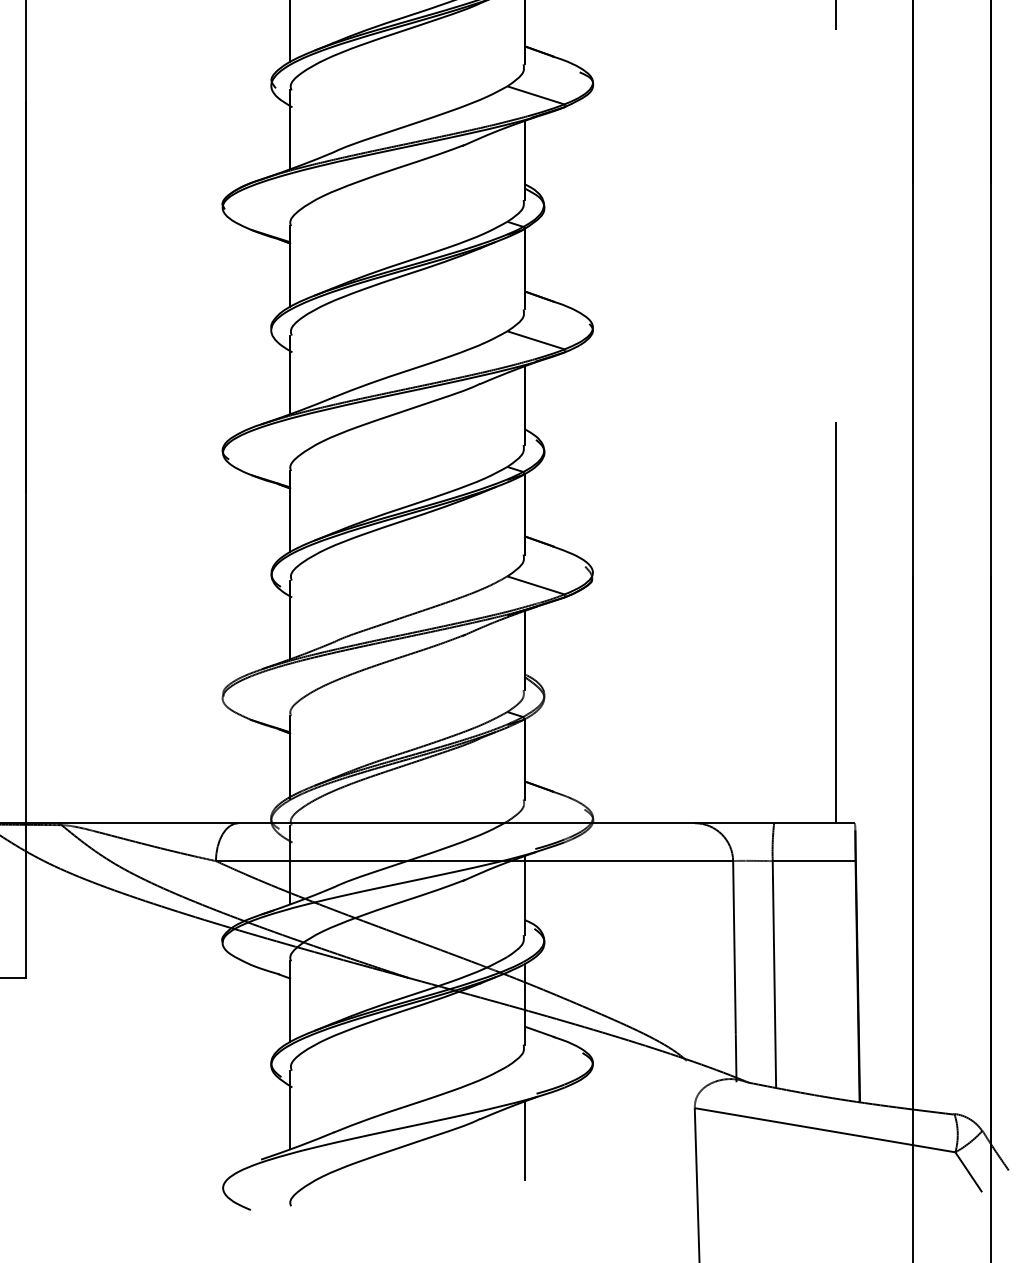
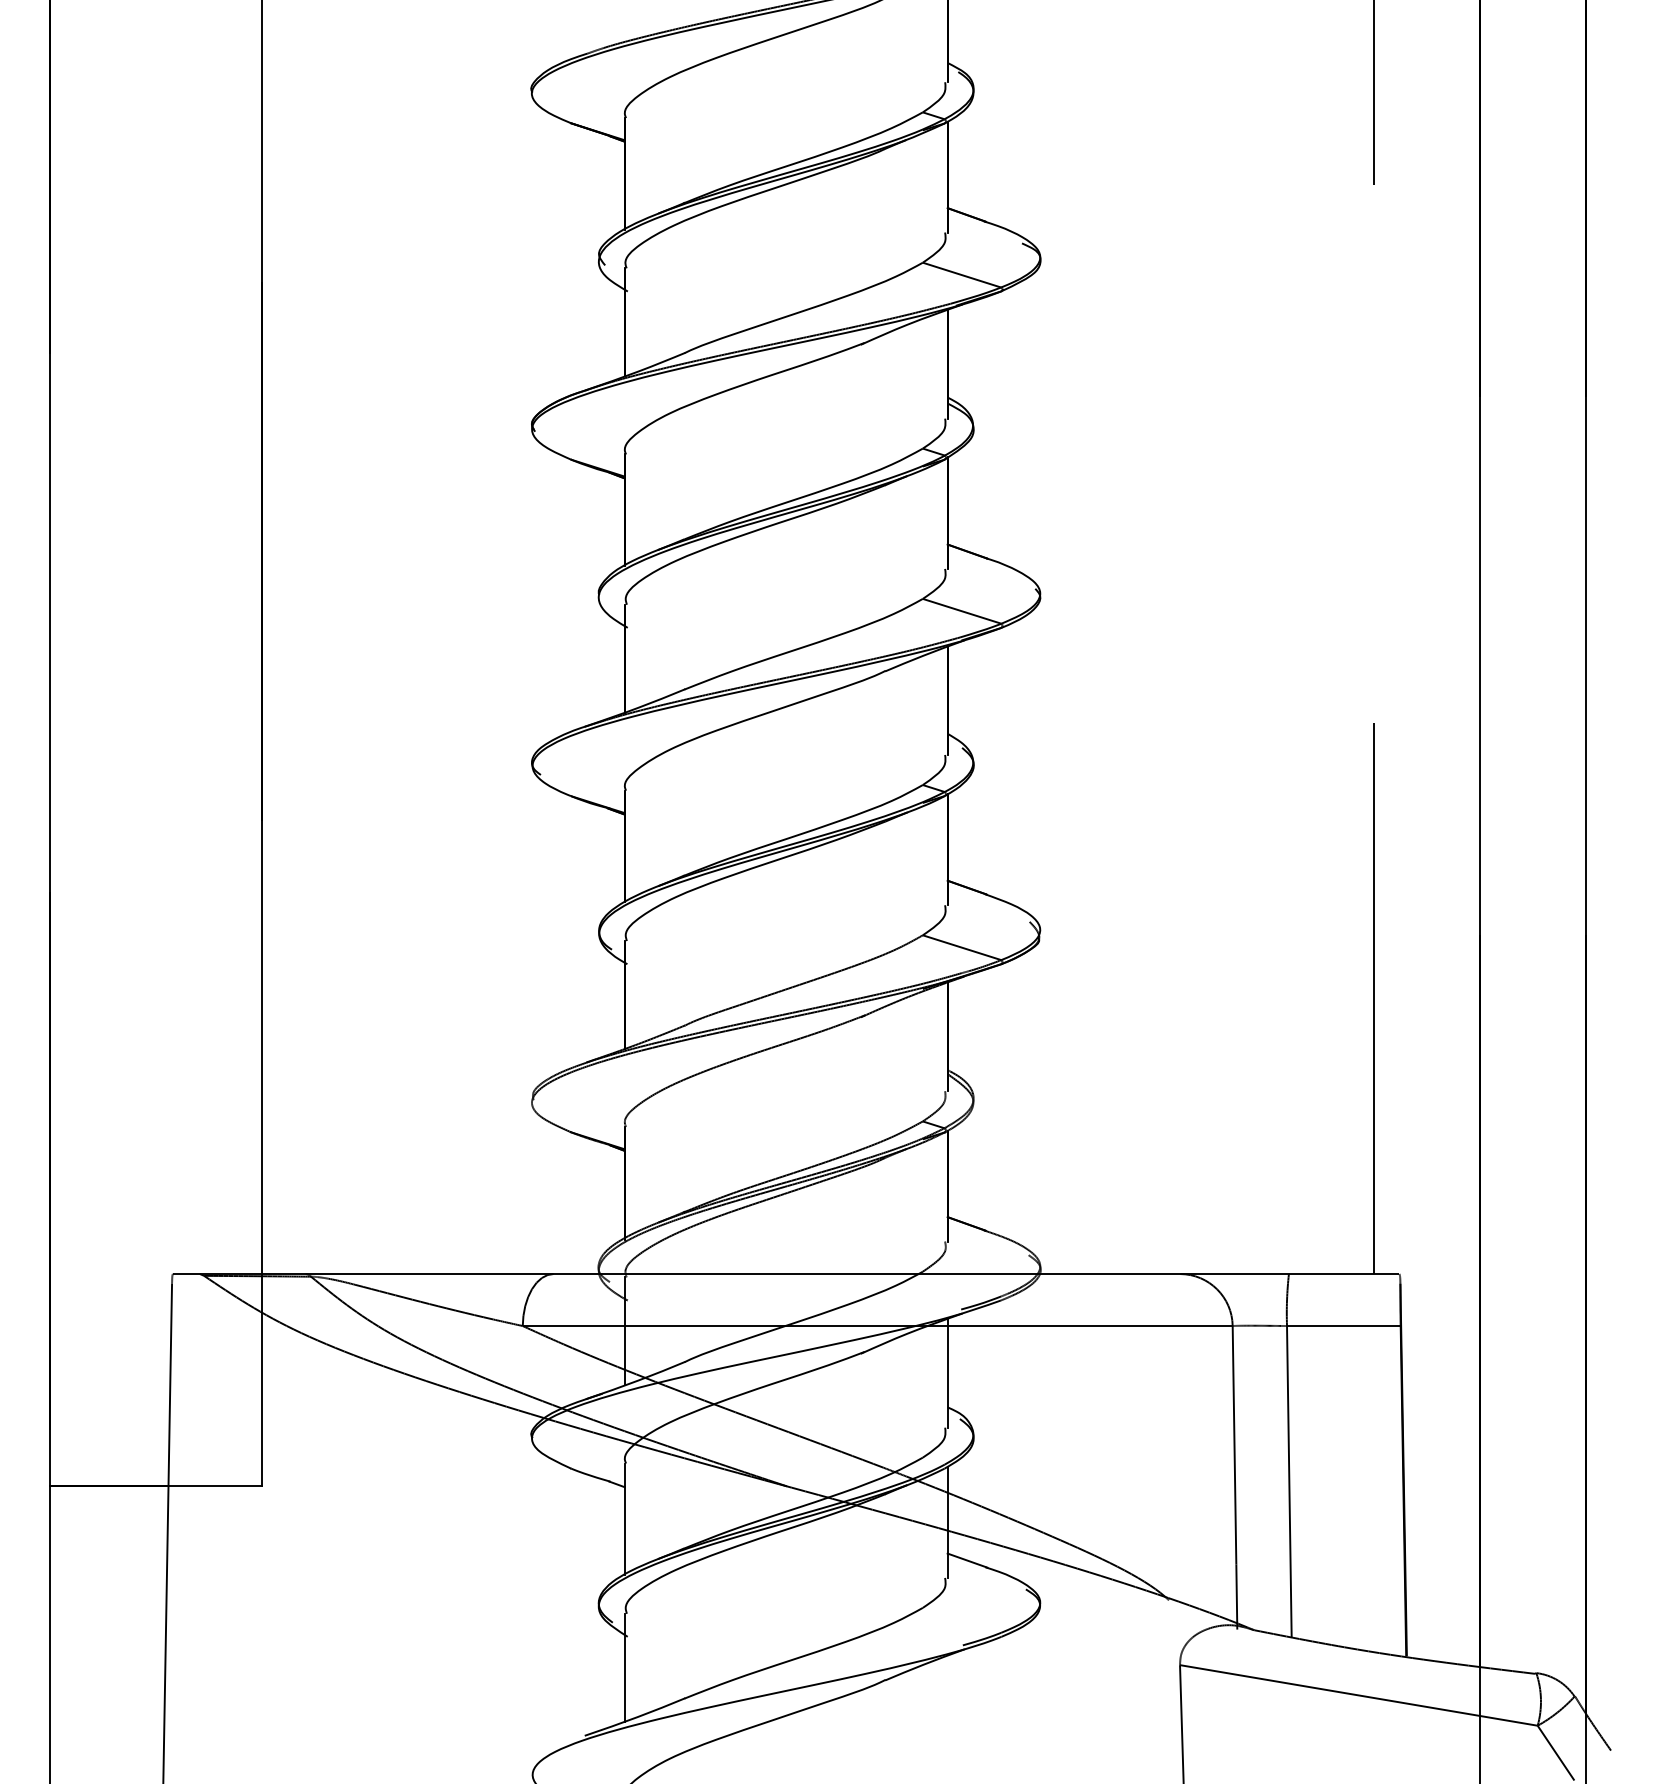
line: (525, 1140) -> (947, 1709), removed

